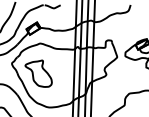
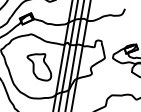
part: (38, 73) -> (39, 66), moved

